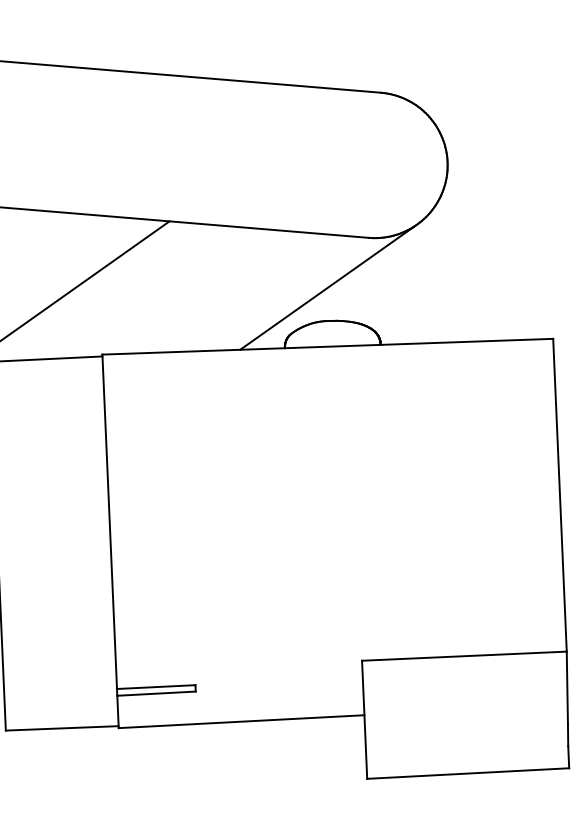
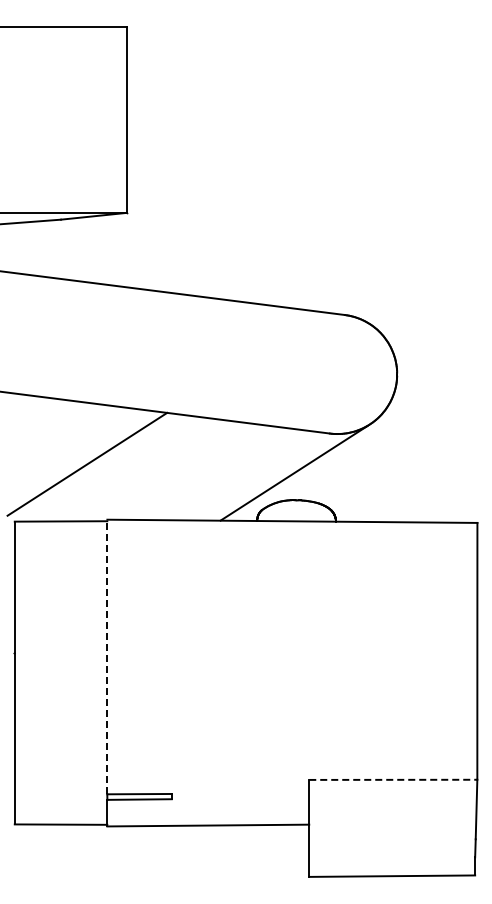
line: (109, 521) -> (107, 656), solid -> dashed
line: (464, 655) -> (393, 779), solid -> dashed

